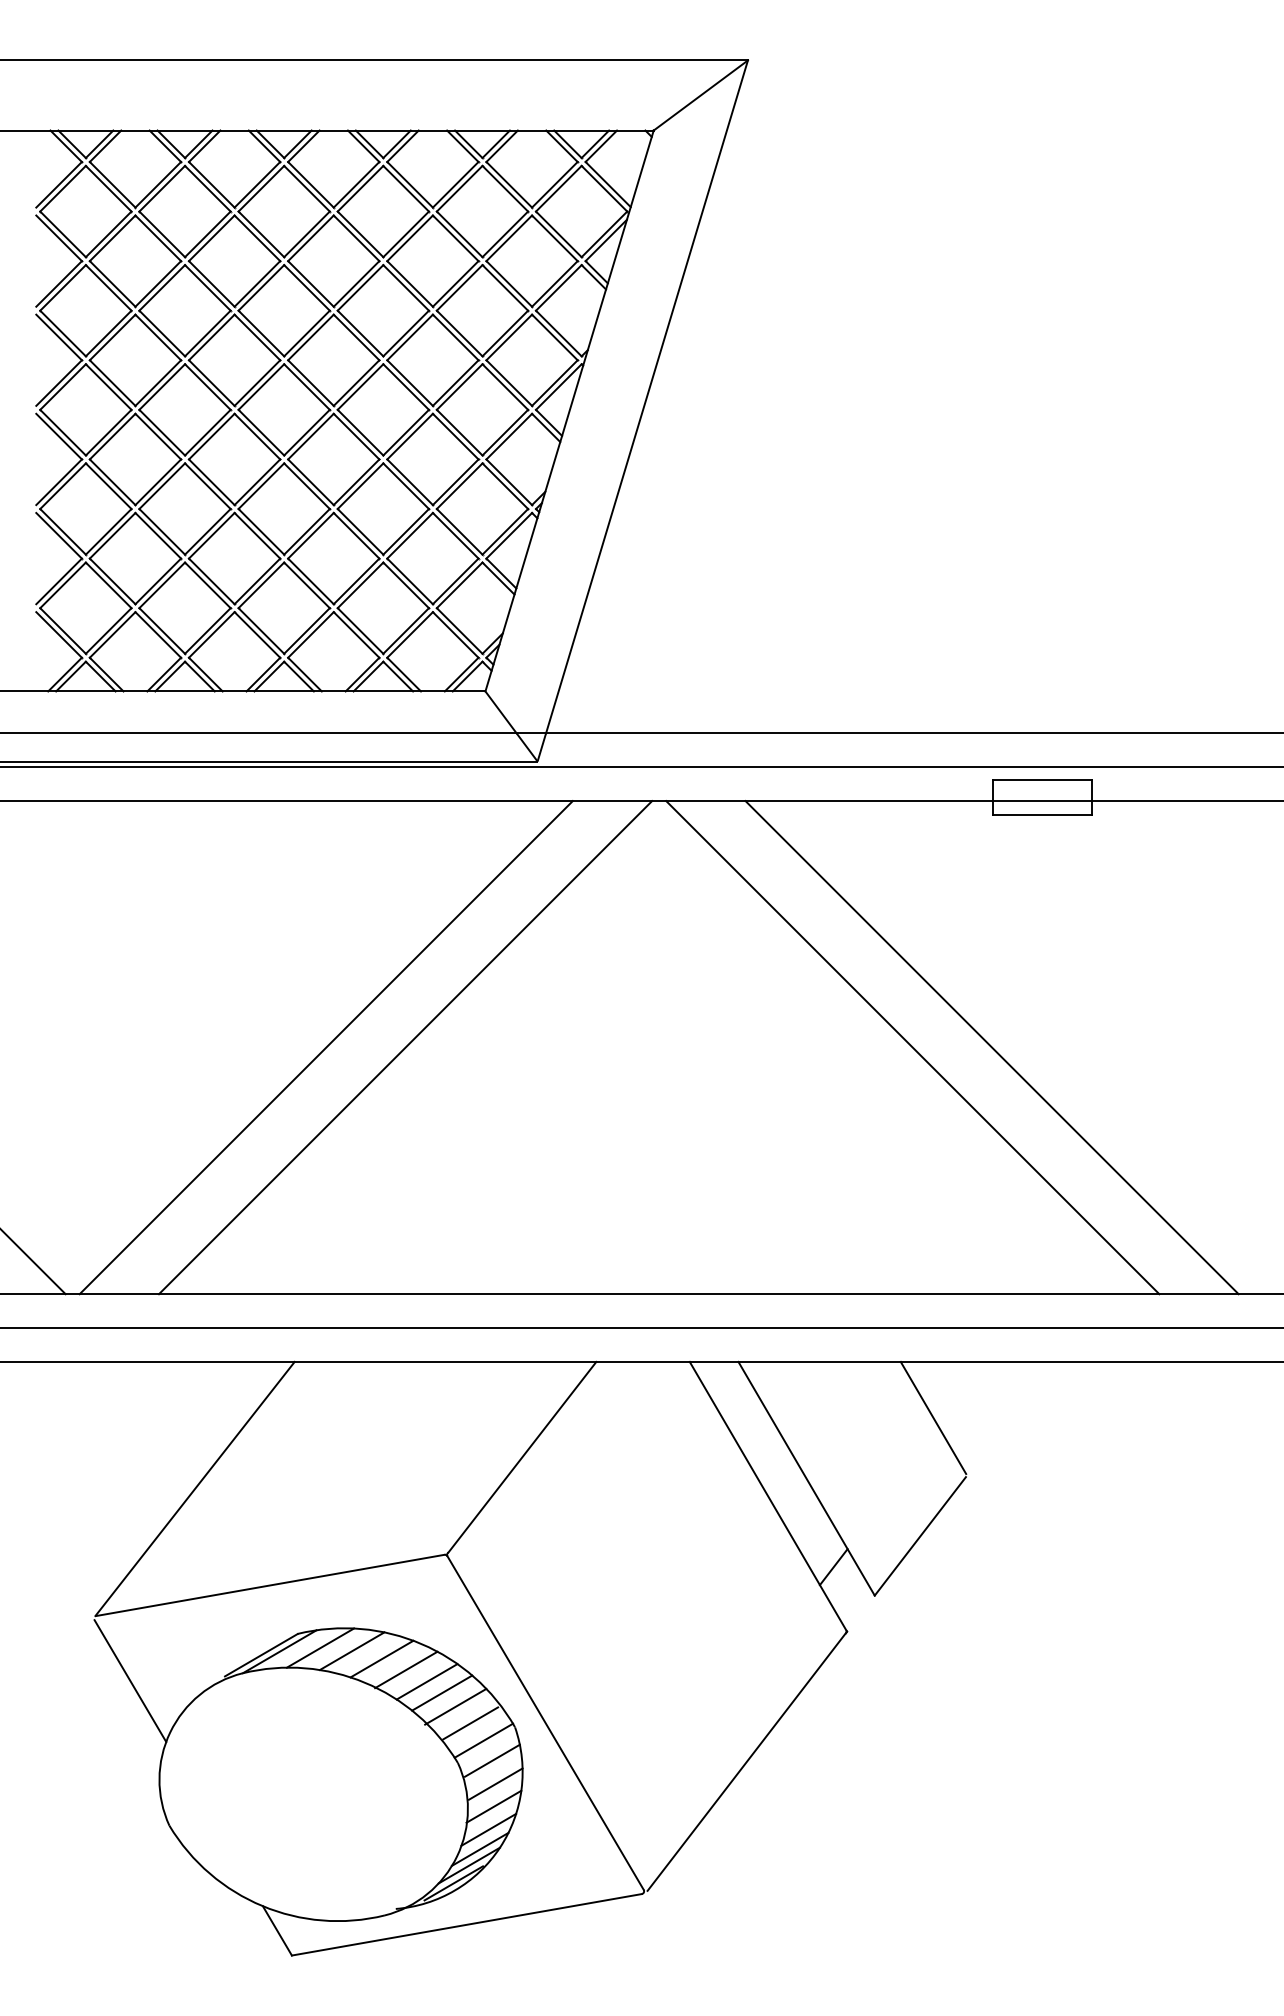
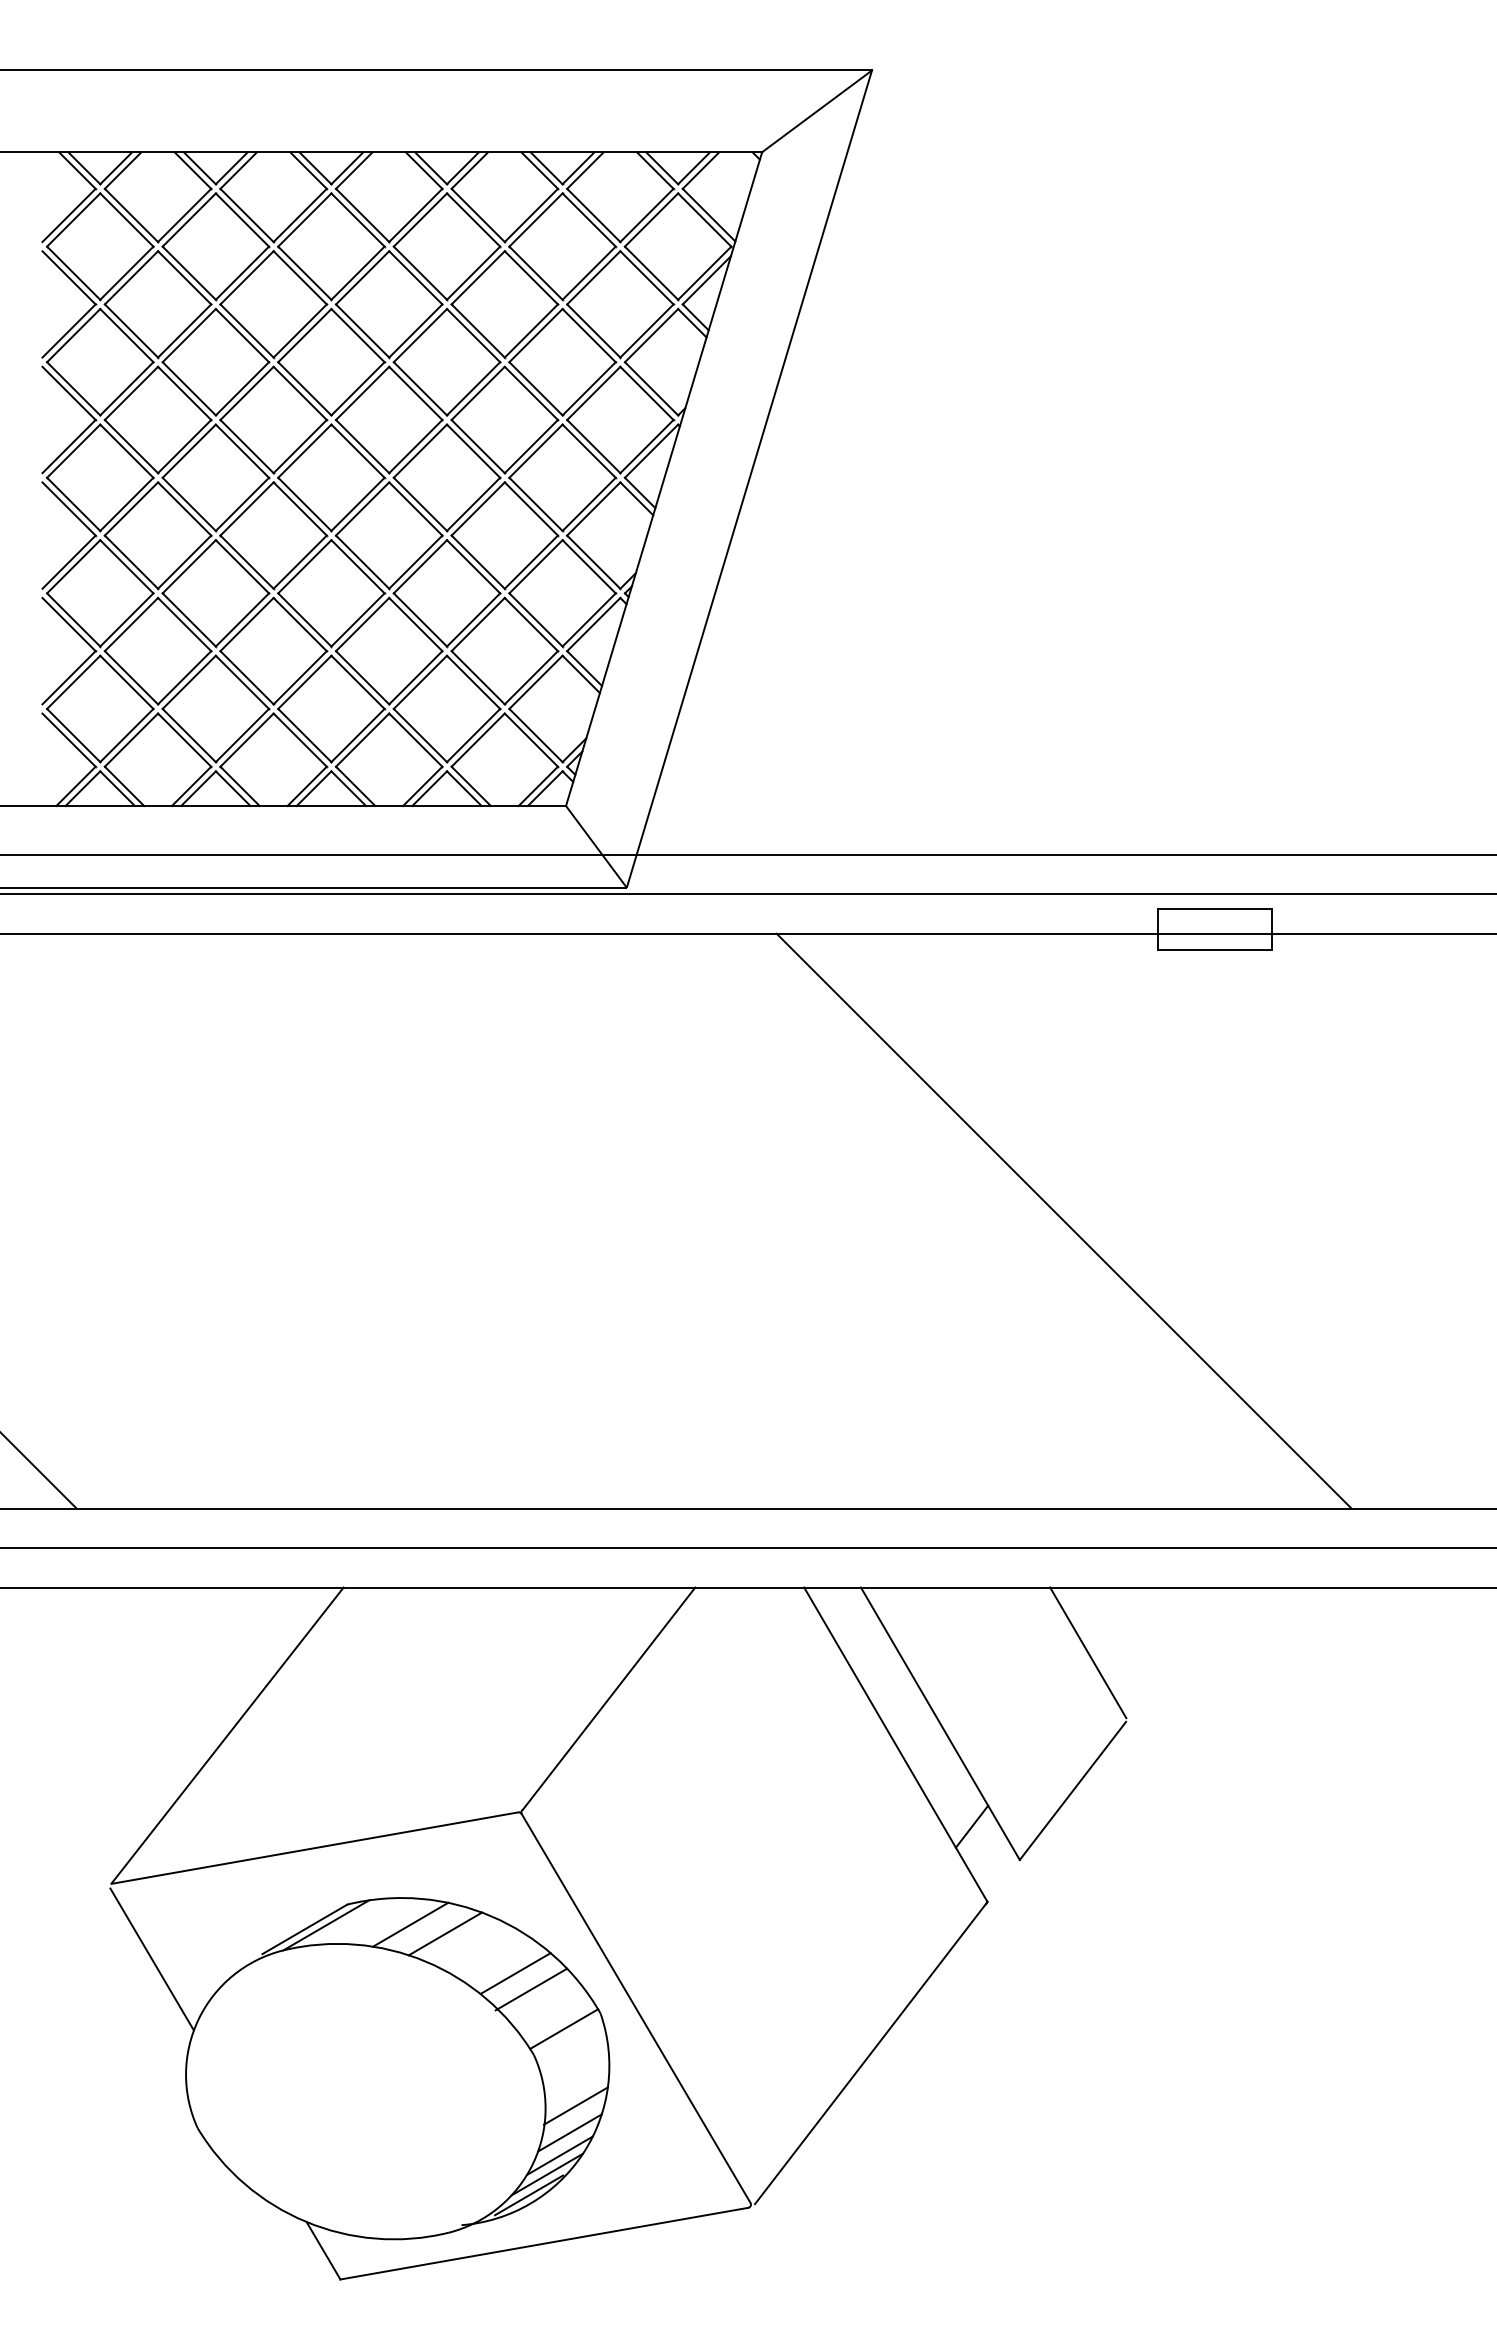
line: (326, 1047) -> (380, 1220), removed
line: (405, 1047) -> (472, 1220), removed
line: (992, 1047) -> (1156, 1220), removed
line: (320, 1647) -> (373, 1920), removed
line: (406, 1669) -> (473, 1946), removed
line: (426, 1681) -> (497, 1960), removed
line: (470, 1723) -> (548, 2008), removed
line: (492, 1760) -> (574, 2052), removed
line: (495, 1783) -> (577, 2079), removed

